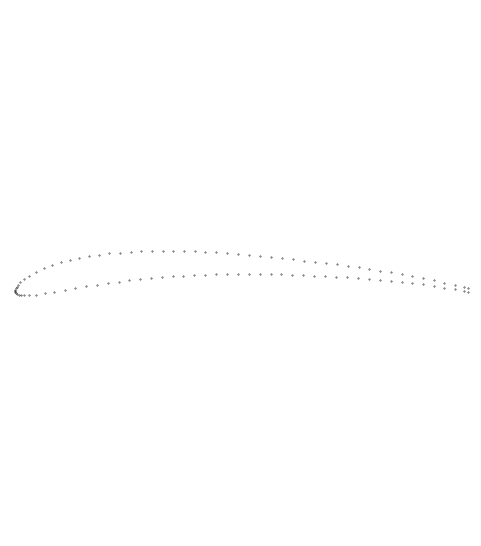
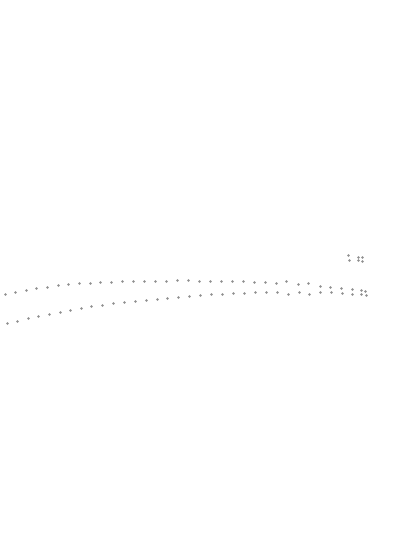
part: (461, 254) -> (355, 258), added
part: (391, 276) -> (288, 287), size x1.6
part: (412, 279) -> (309, 288), size x1.6

